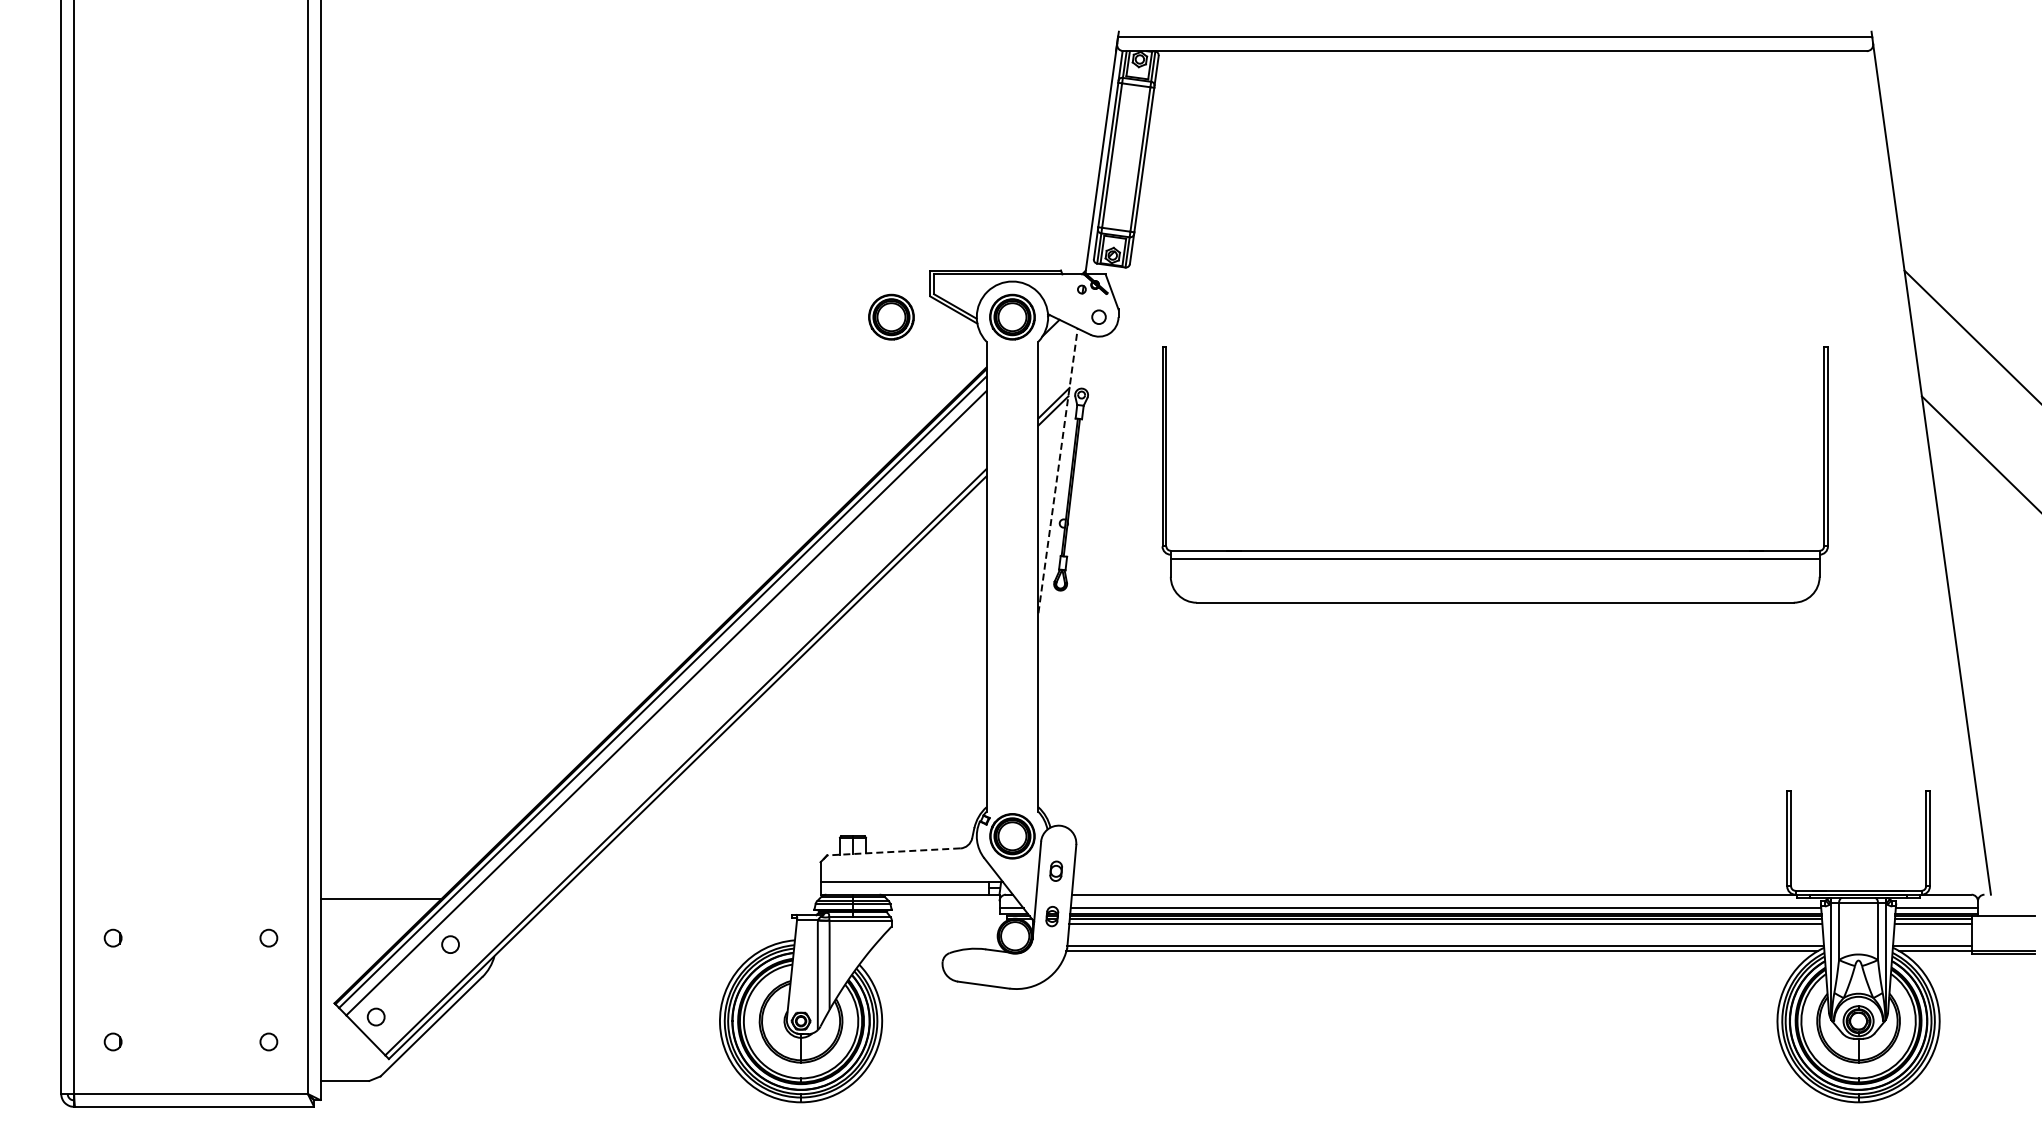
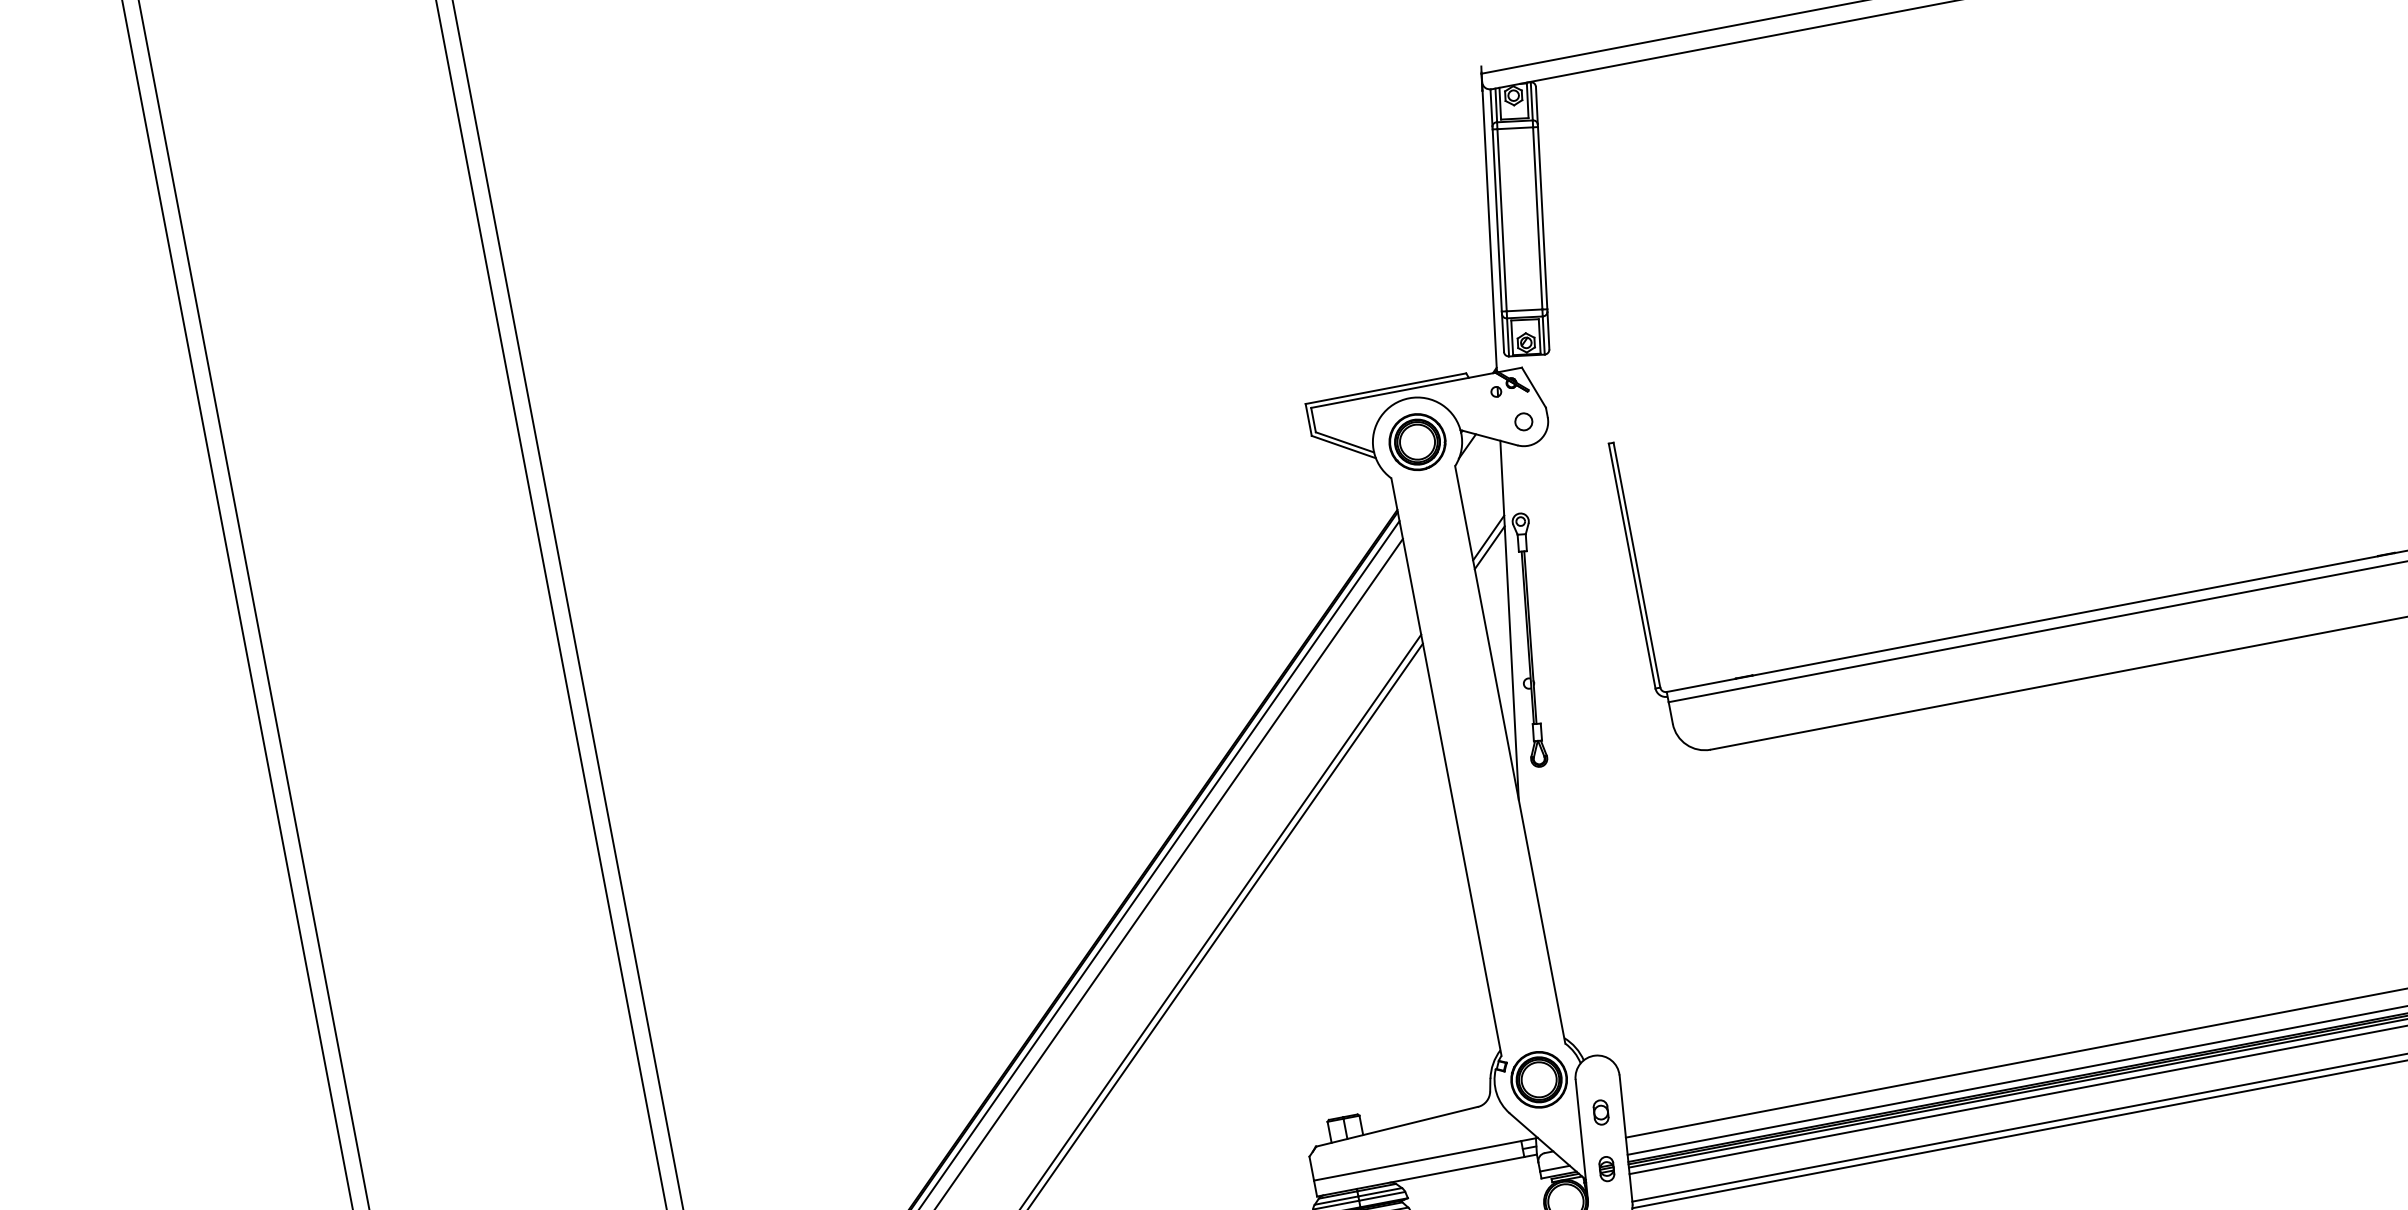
part: (891, 316) -> (1268, 469), removed
line: (1058, 470) -> (1509, 619), dashed -> solid
line: (893, 851) -> (1396, 1126), dashed -> solid

